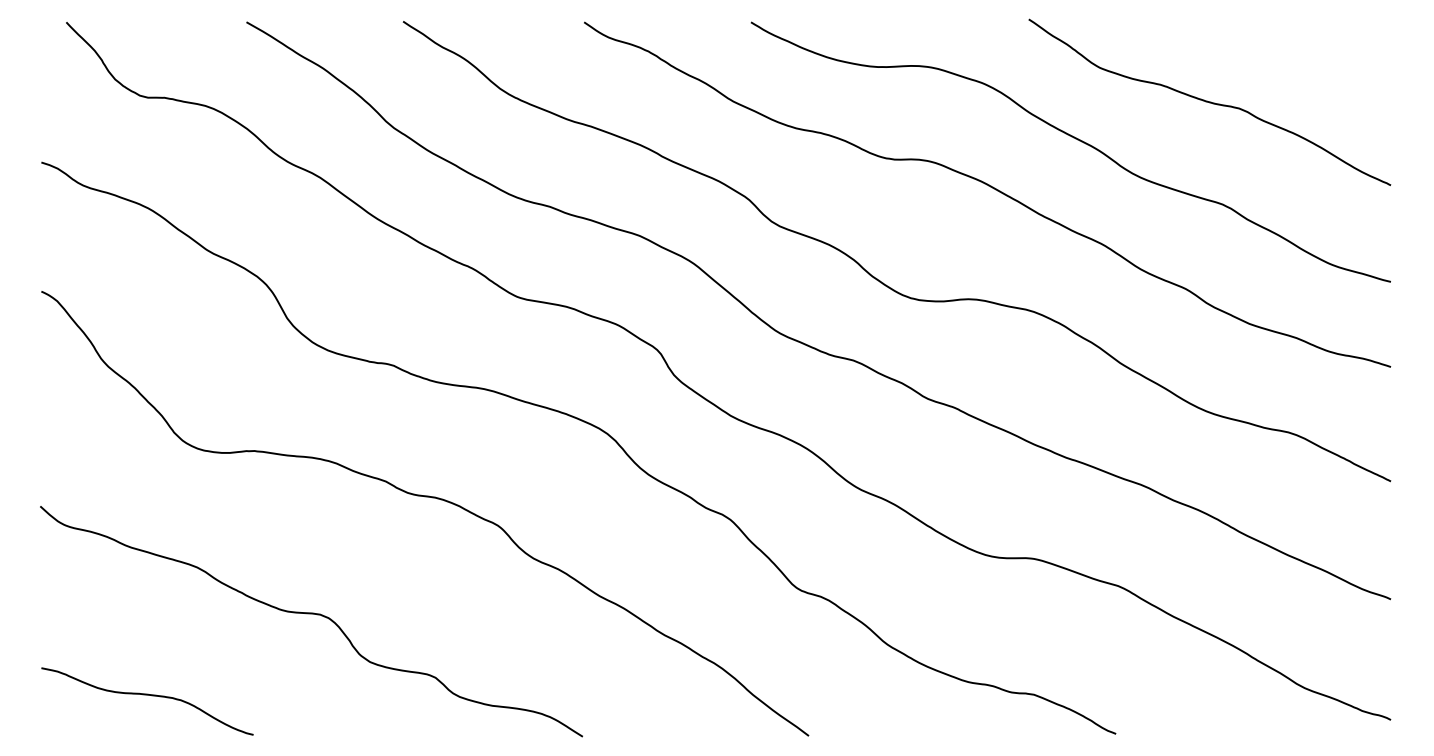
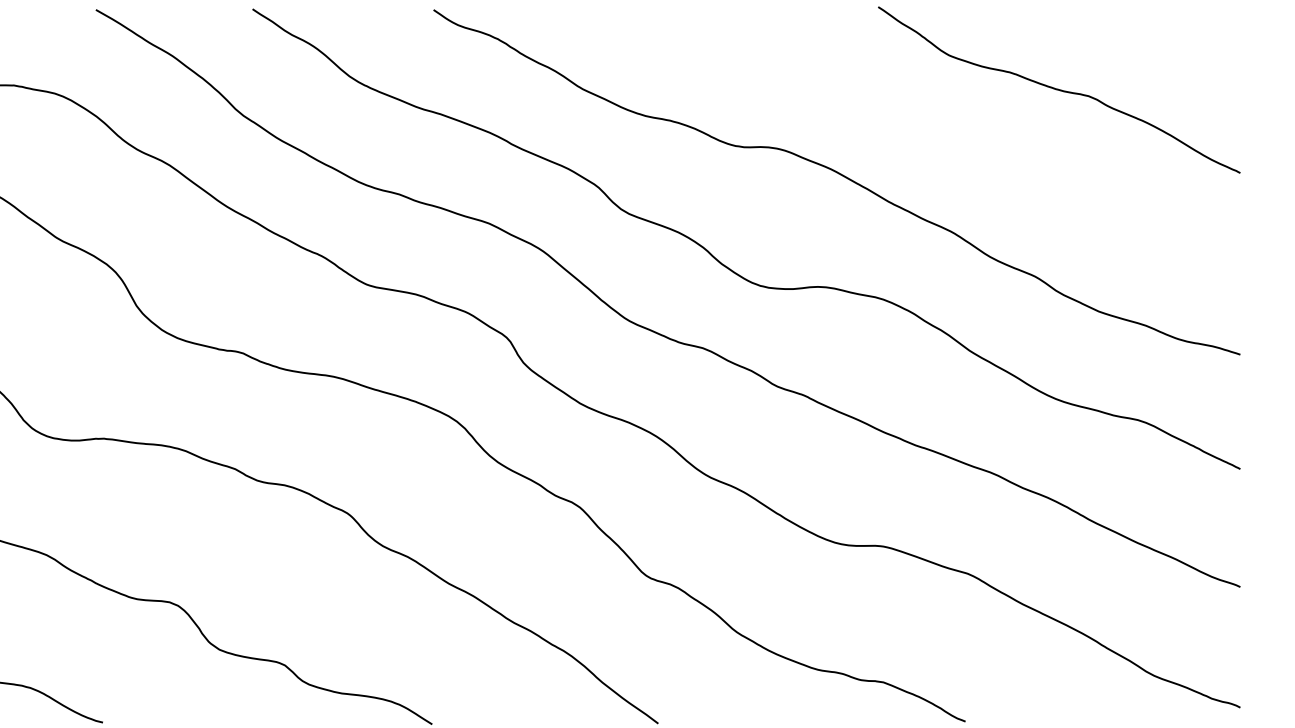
curve: (1075, 139) -> (924, 127), removed

